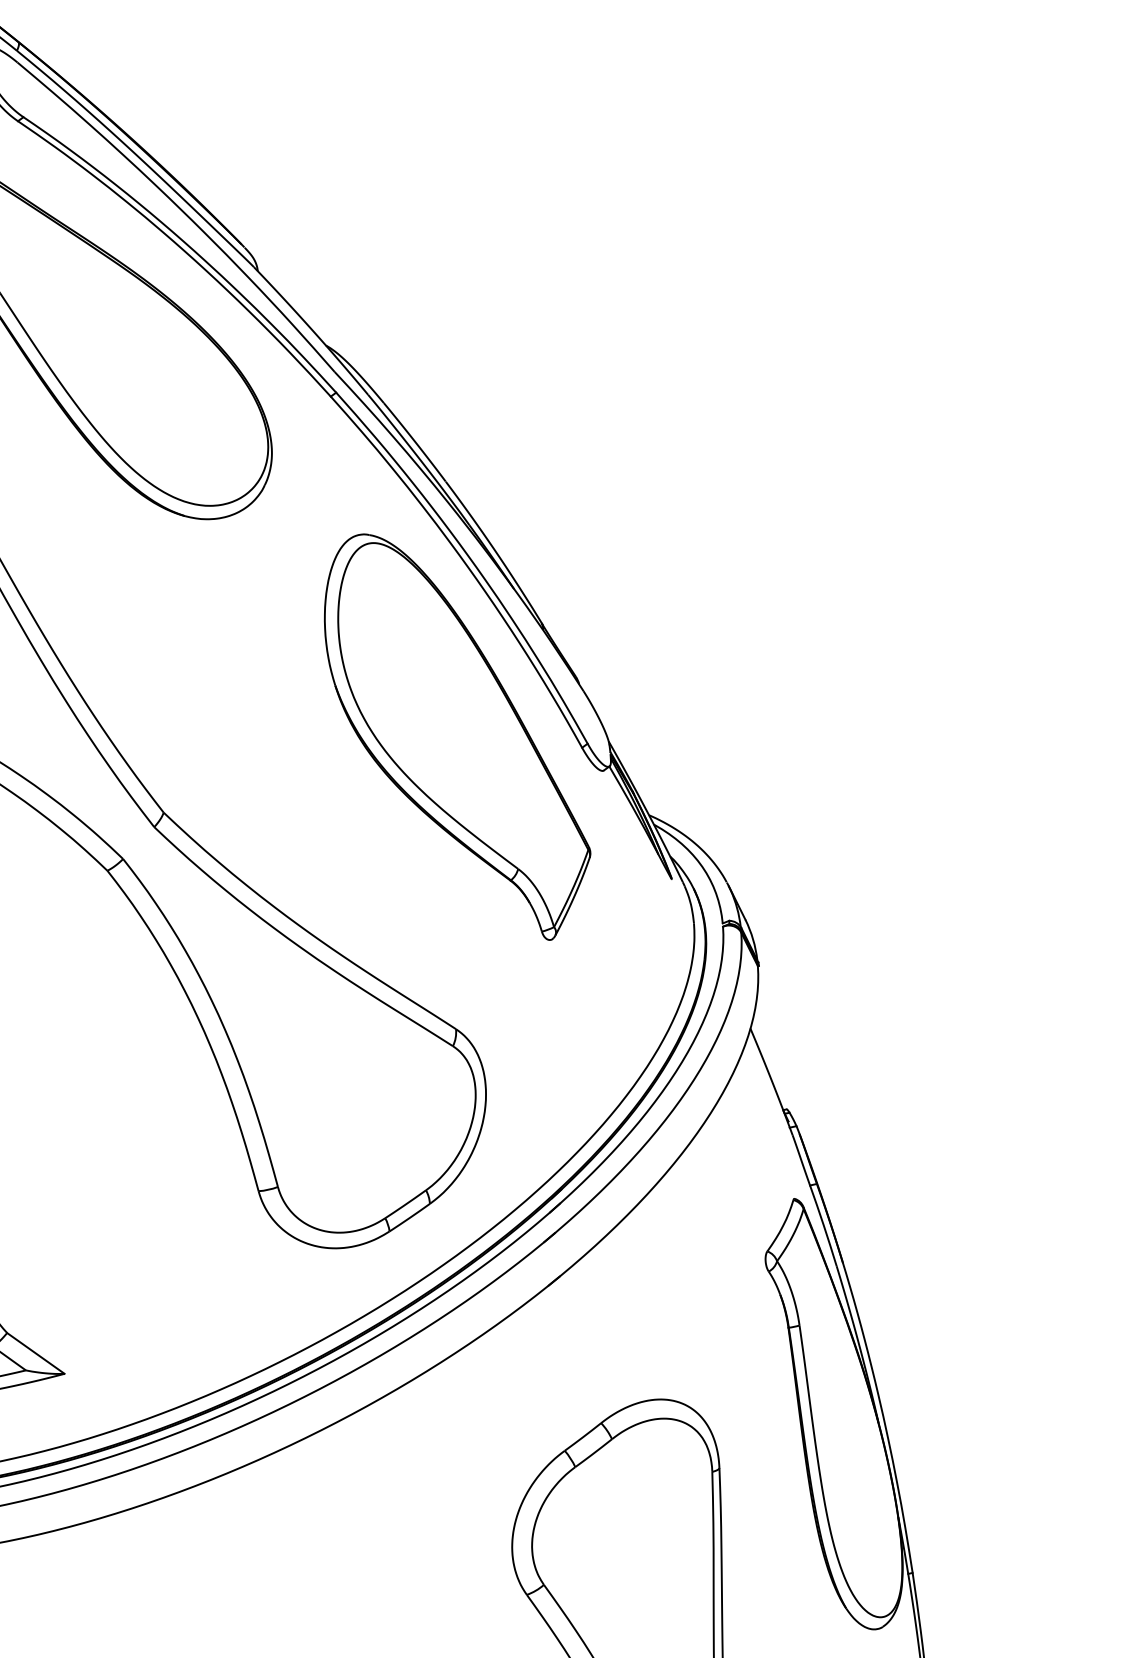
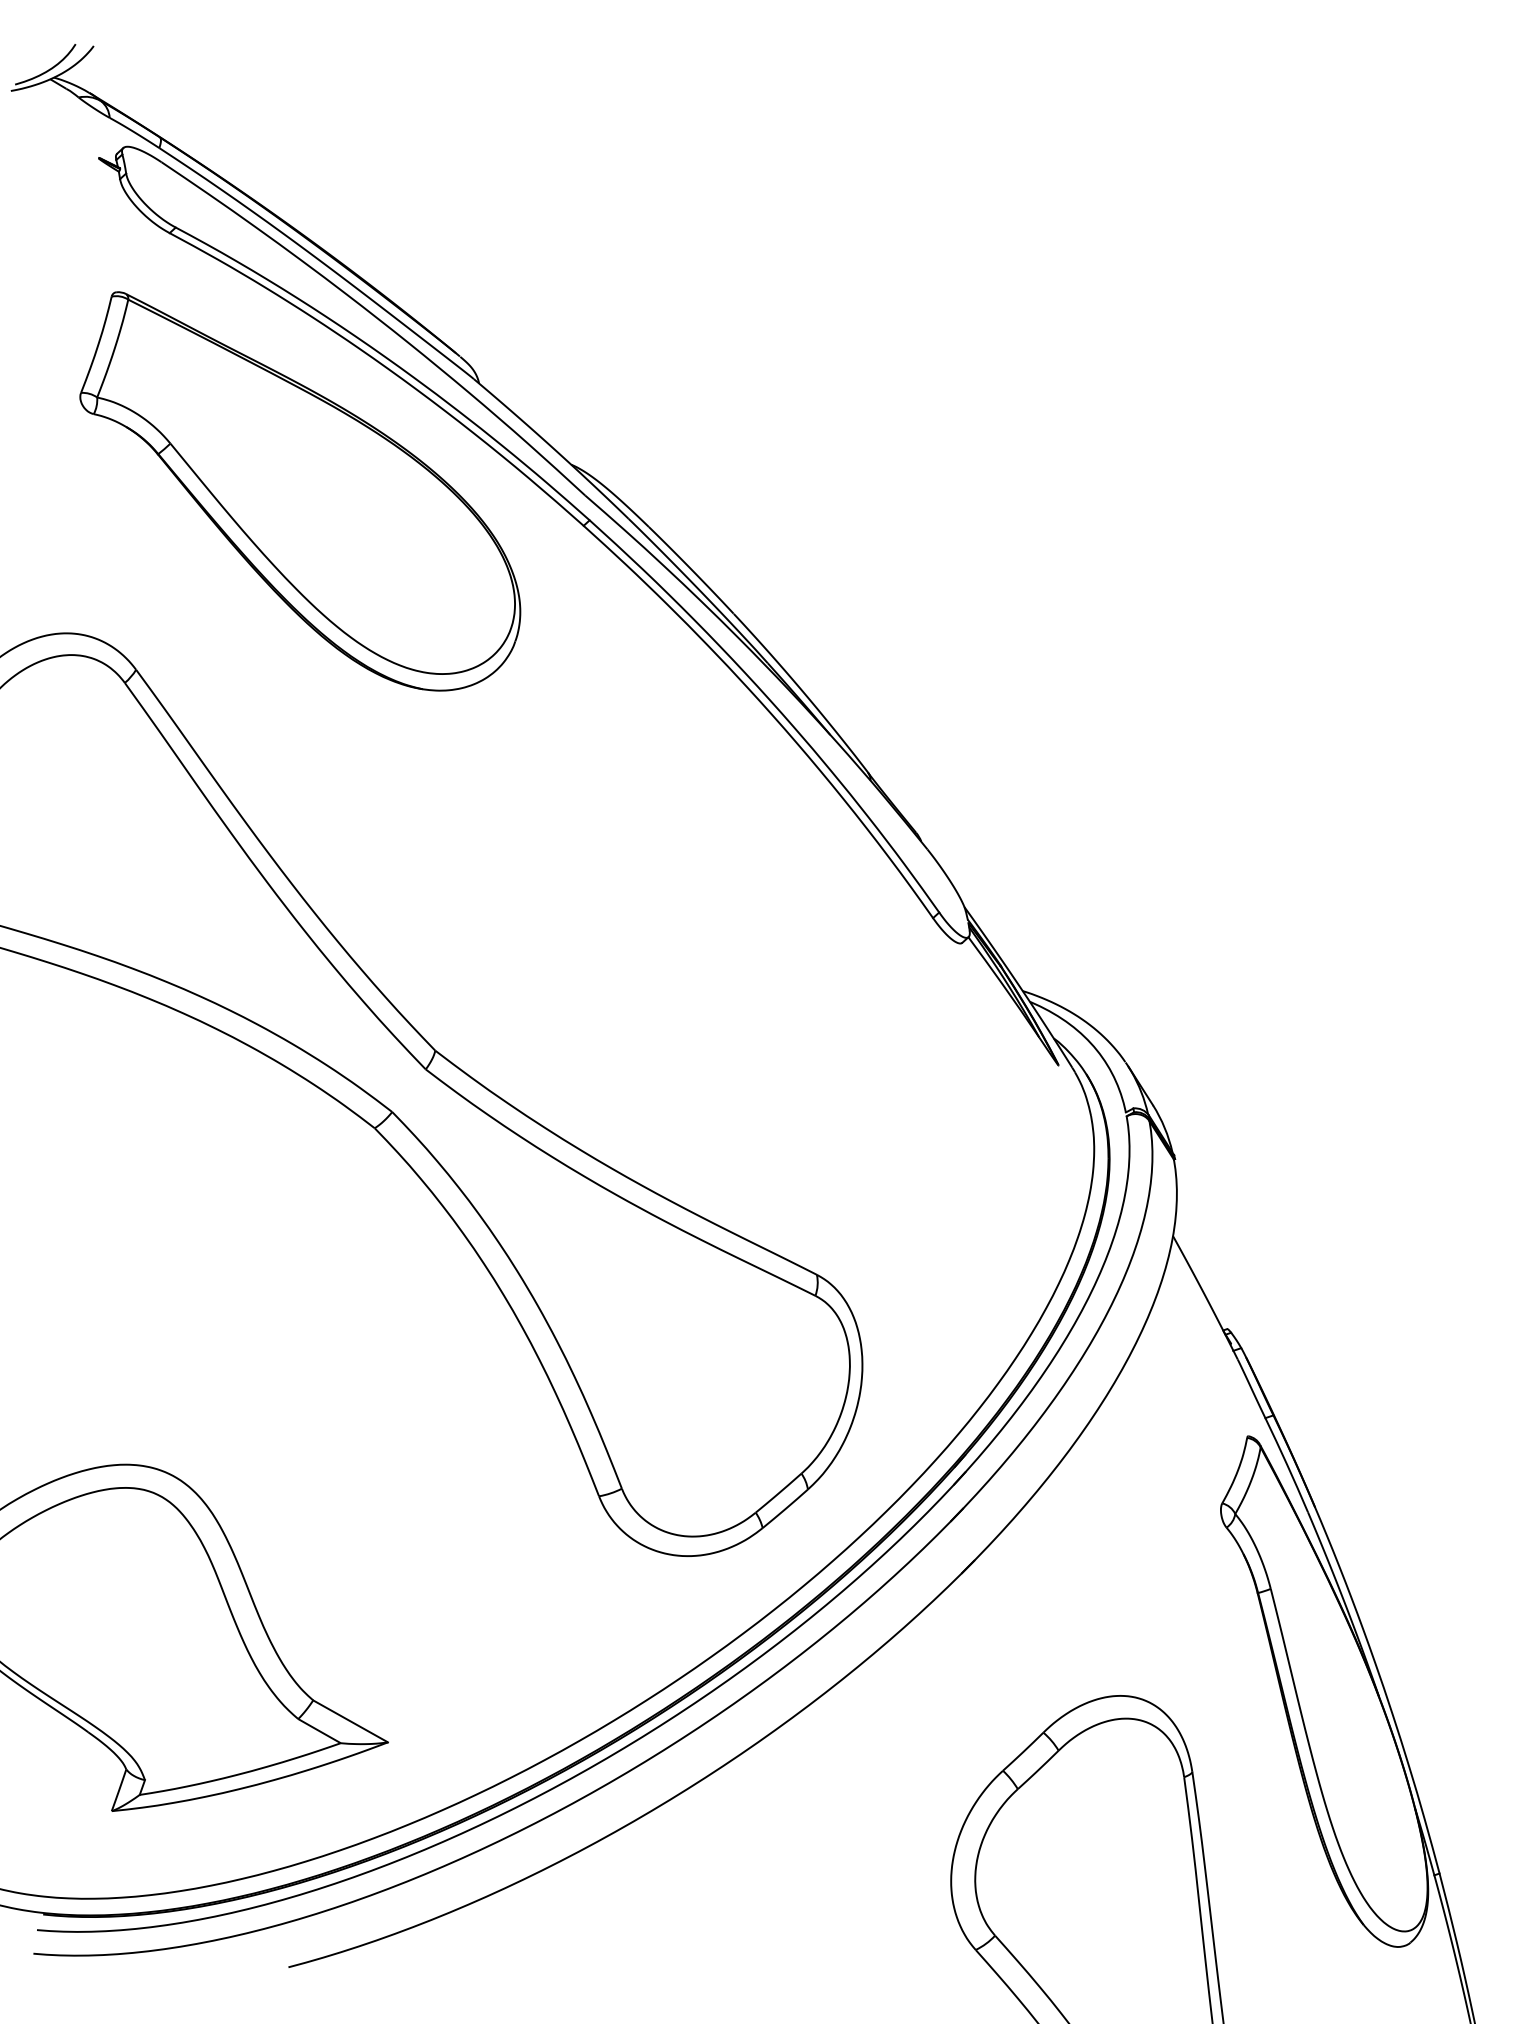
part: (456, 737) -> (779, 921), removed

